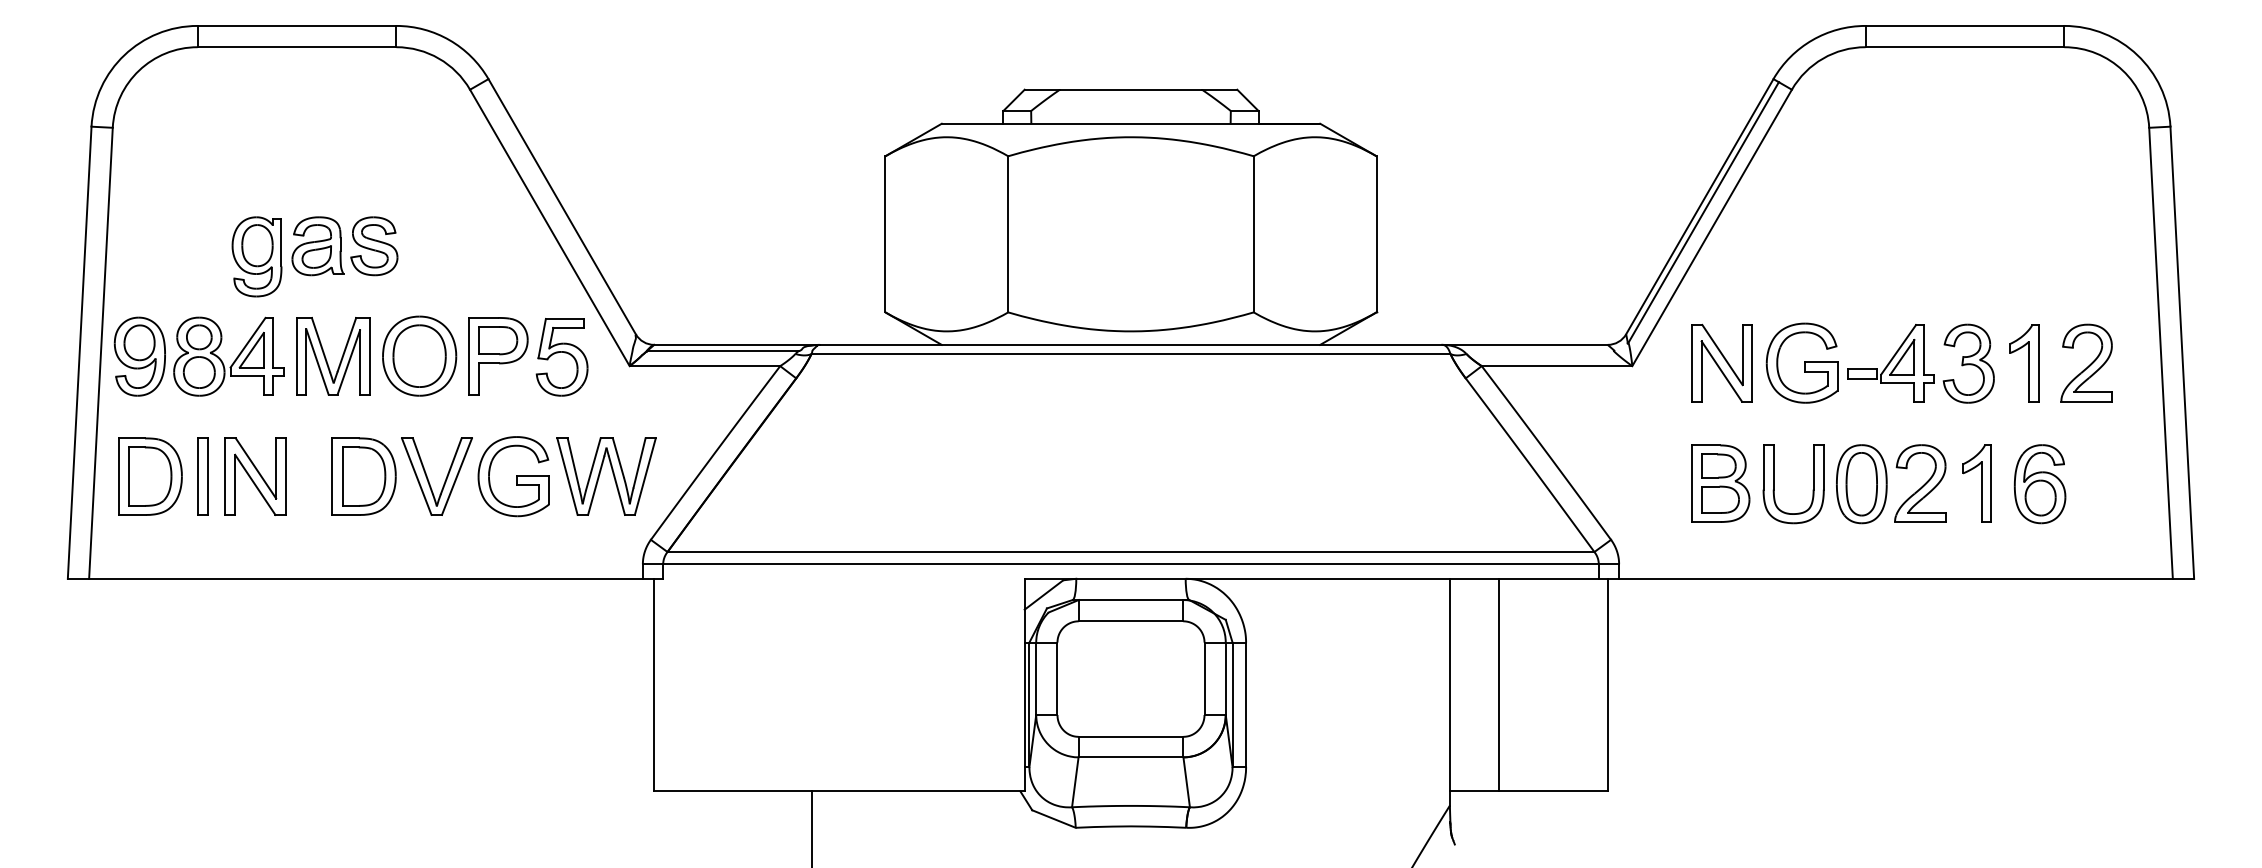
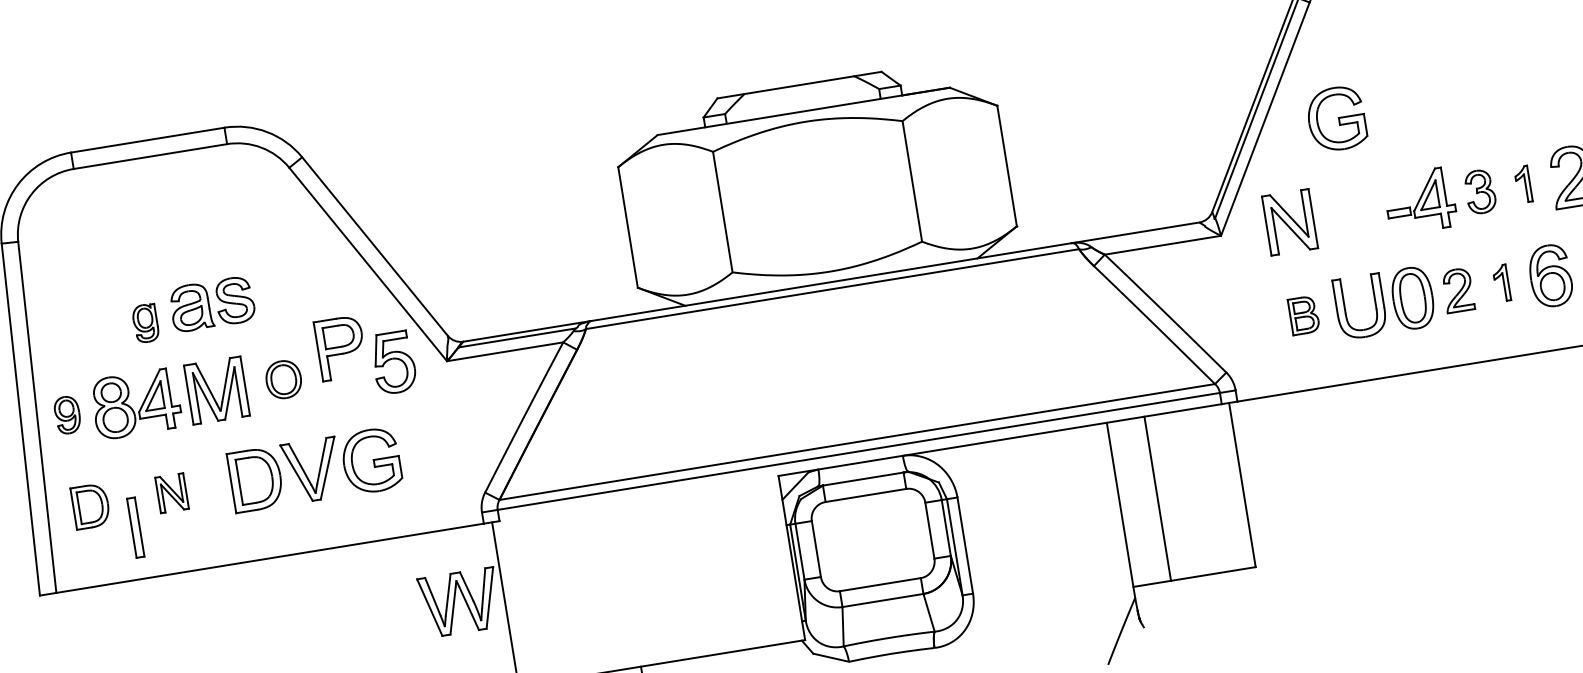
part: (256, 256) -> (145, 323), size x0.6
part: (419, 355) -> (283, 379), size x0.6
part: (139, 356) -> (67, 415), size x0.6
part: (498, 356) -> (341, 348), moved
part: (1801, 362) -> (1336, 118), moved
part: (1968, 363) -> (1480, 191), size x0.7
part: (2024, 363) -> (1523, 184), size x0.6
part: (600, 474) -> (454, 601), moved
part: (150, 476) -> (90, 506), size x0.7
part: (202, 476) -> (135, 527), moved
part: (255, 476) -> (172, 493), size x0.6
part: (1720, 483) -> (1303, 315), size x0.6
part: (1920, 483) -> (1458, 290), size x0.7
part: (1976, 483) -> (1501, 283), size x0.6

